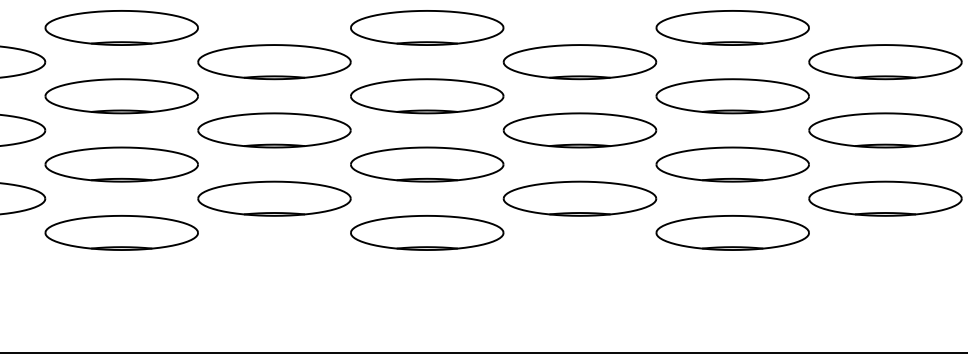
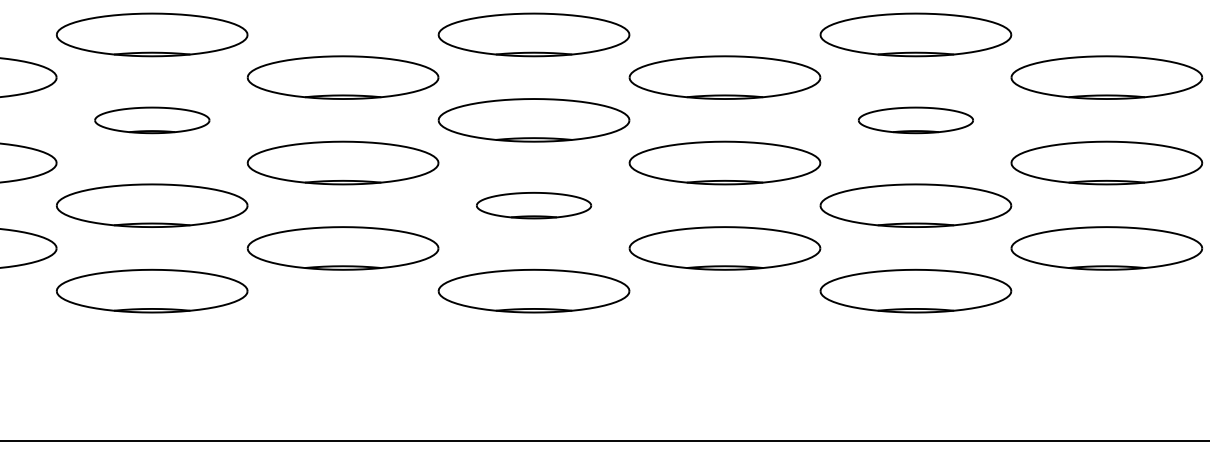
part: (122, 96) -> (152, 120), size x0.6
part: (732, 96) -> (915, 120), size x0.6
part: (426, 164) -> (533, 205), size x0.6

